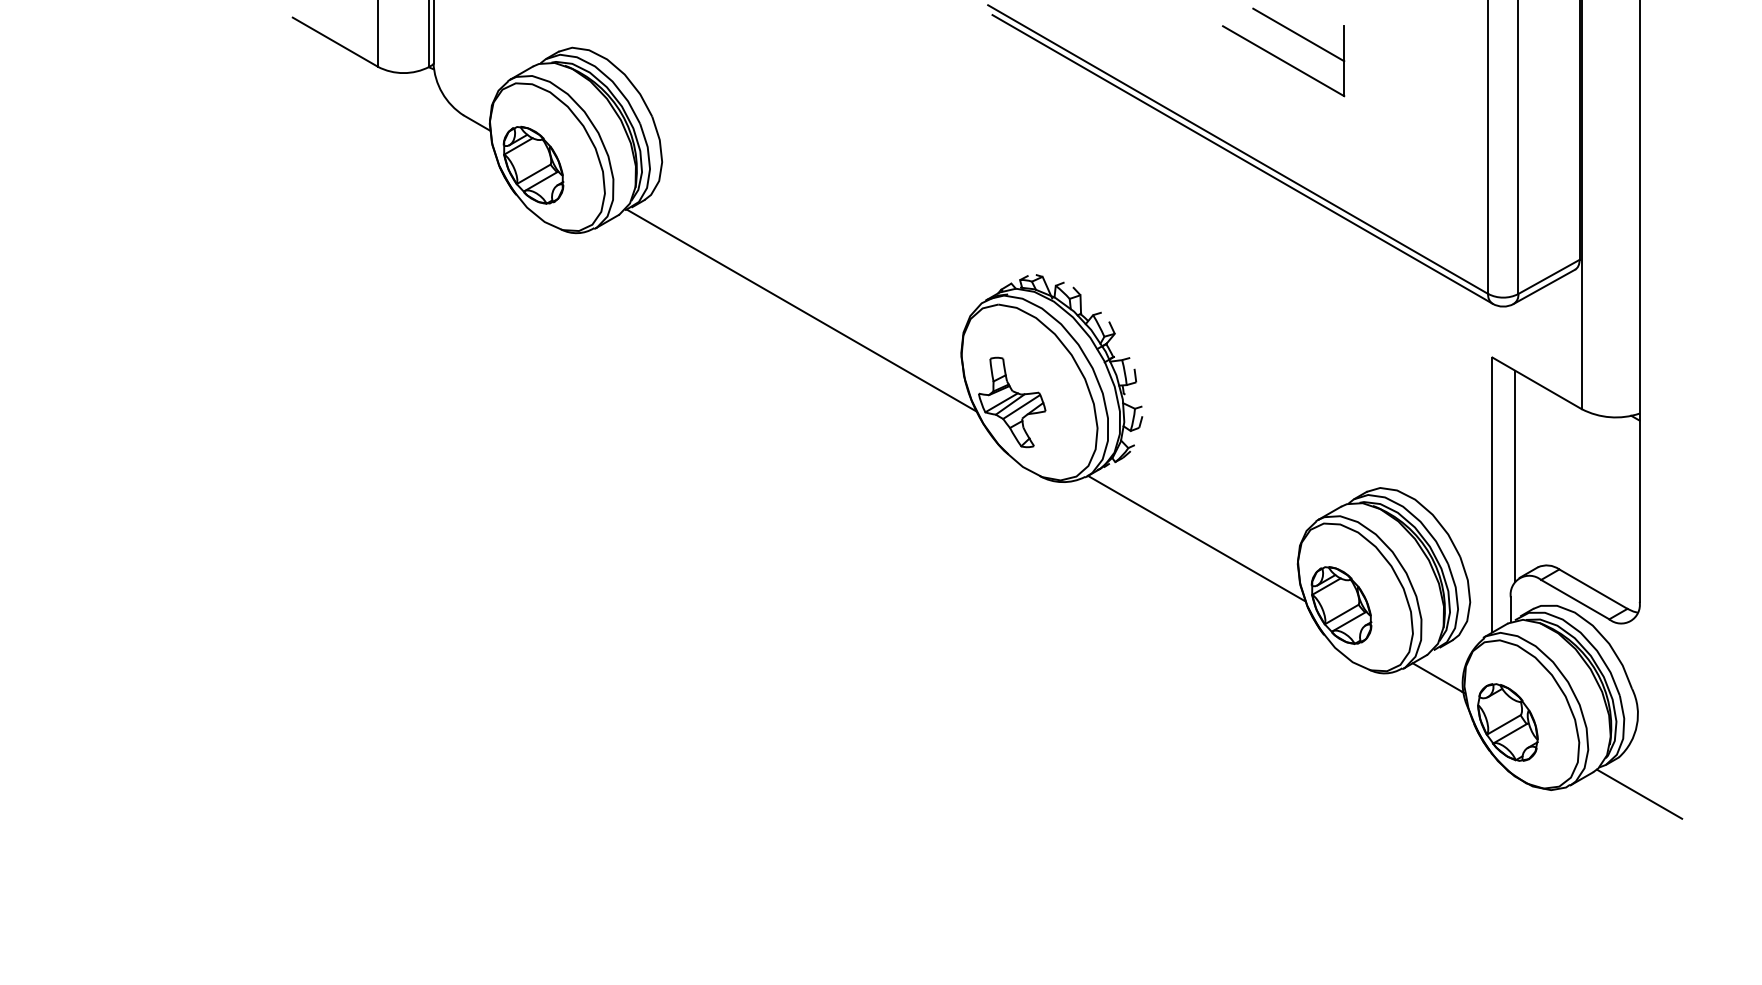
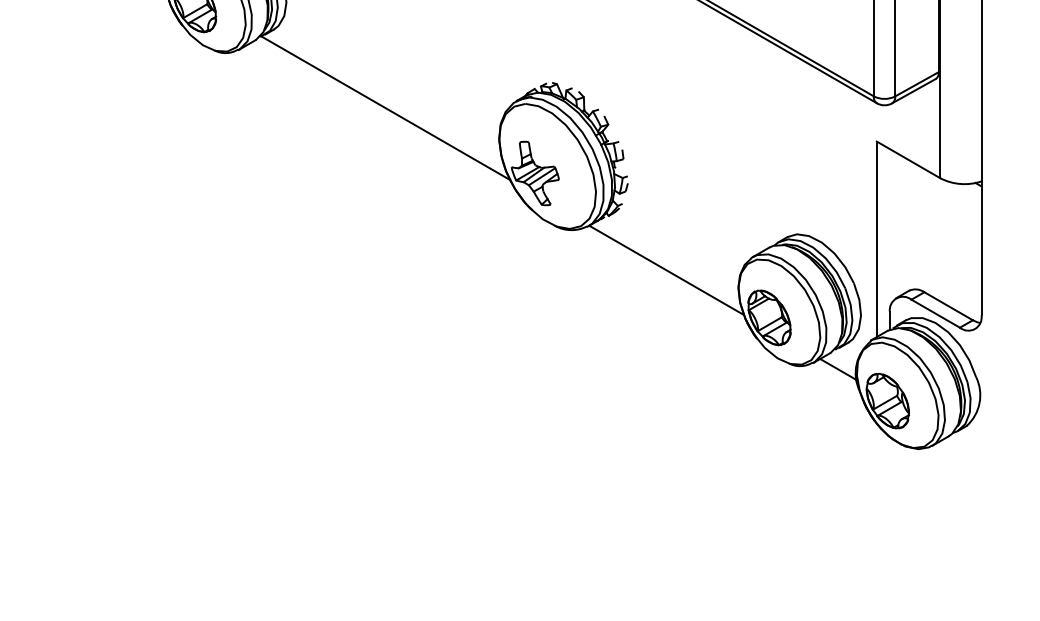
line: (1515, 476) -> (893, 226), removed
line: (1639, 793) -> (981, 451), removed

